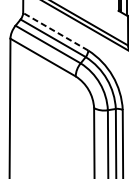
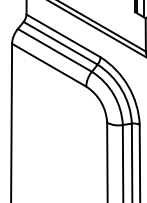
line: (55, 31) -> (63, 35), dashed -> solid

